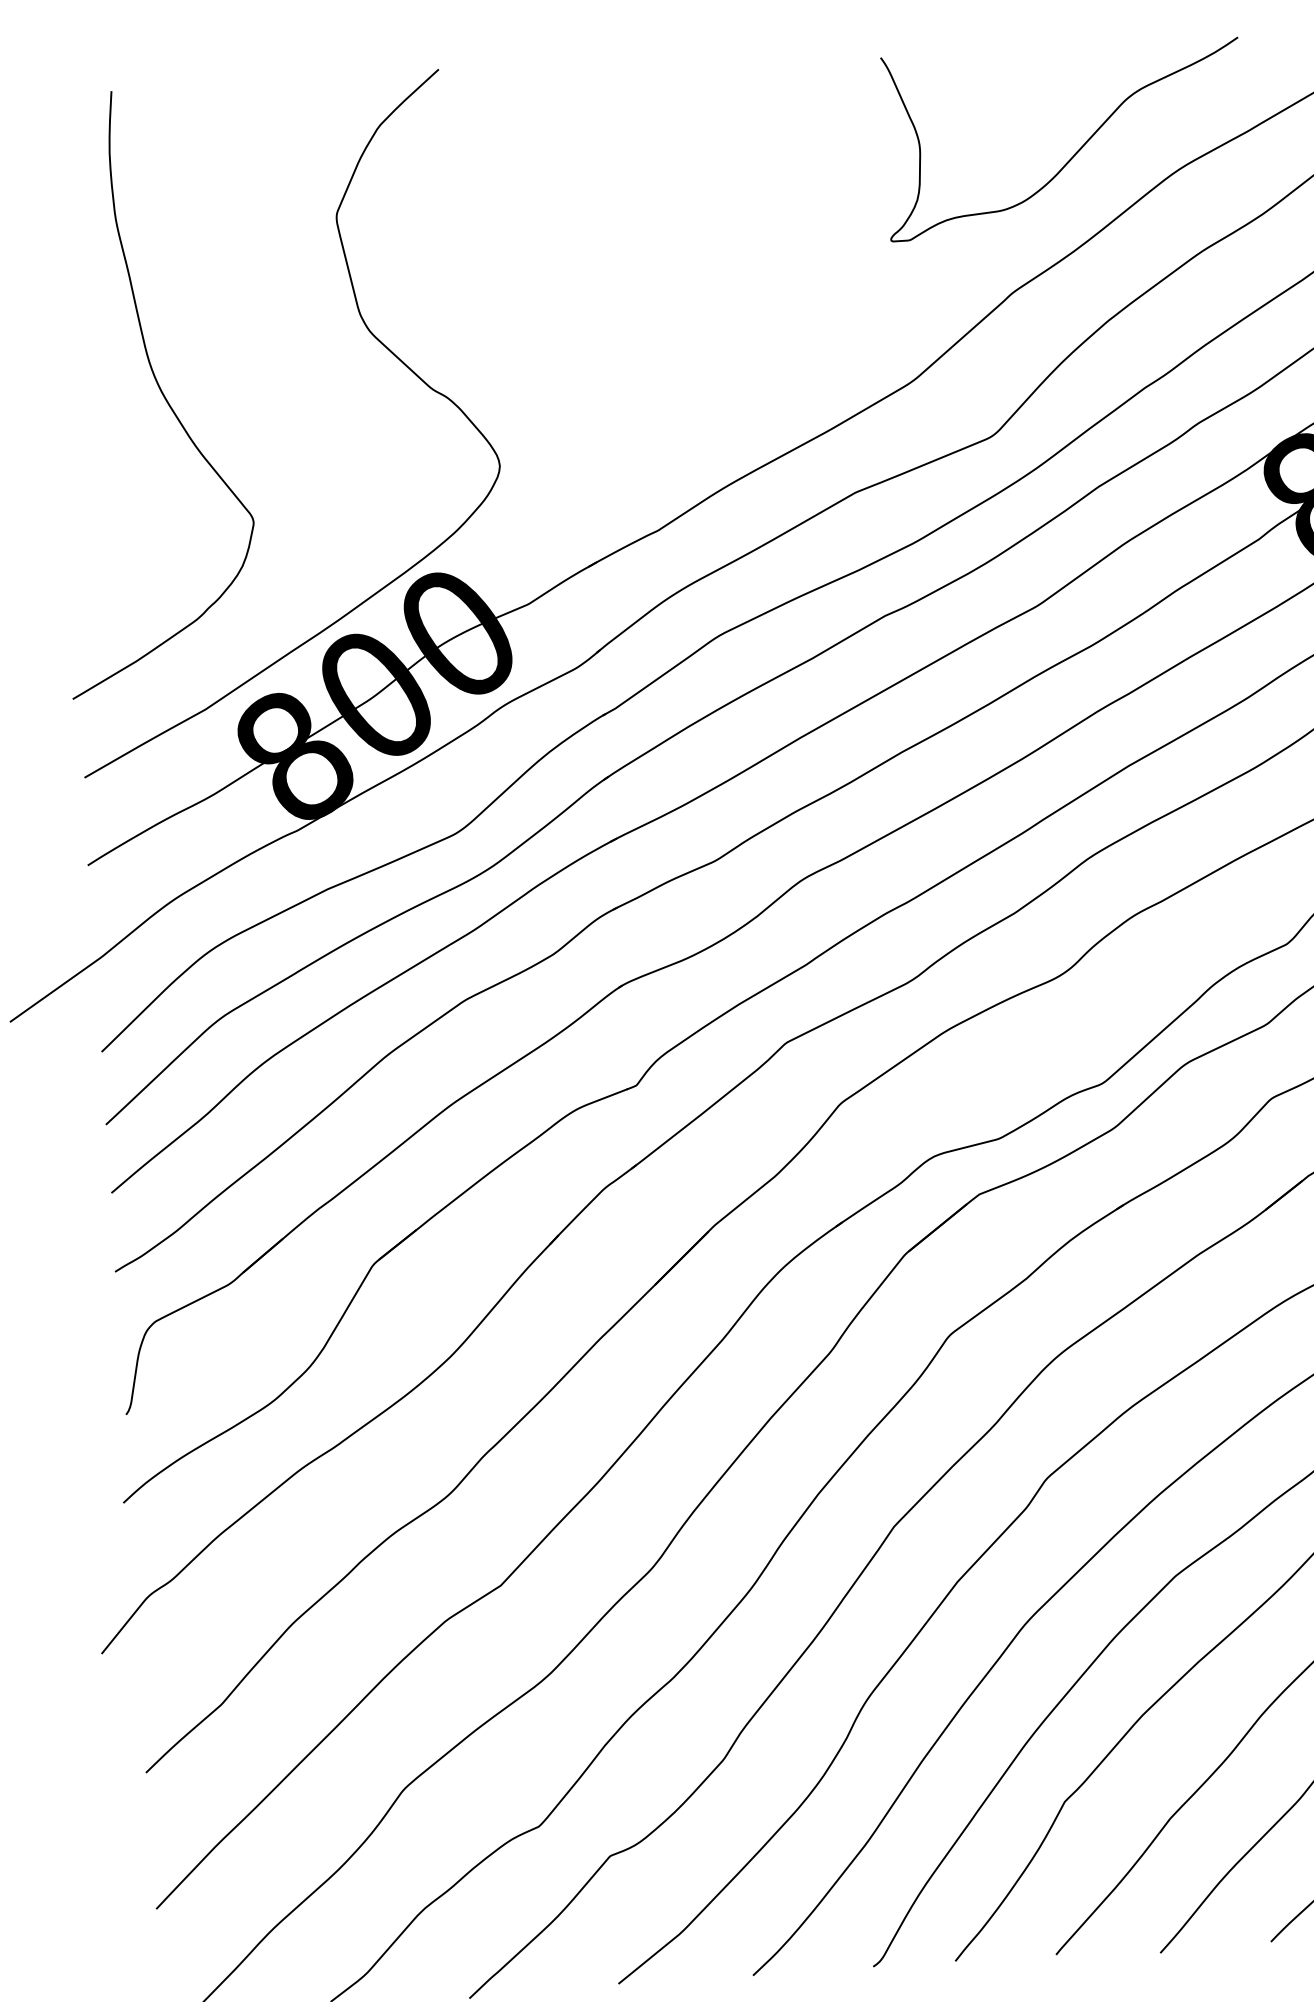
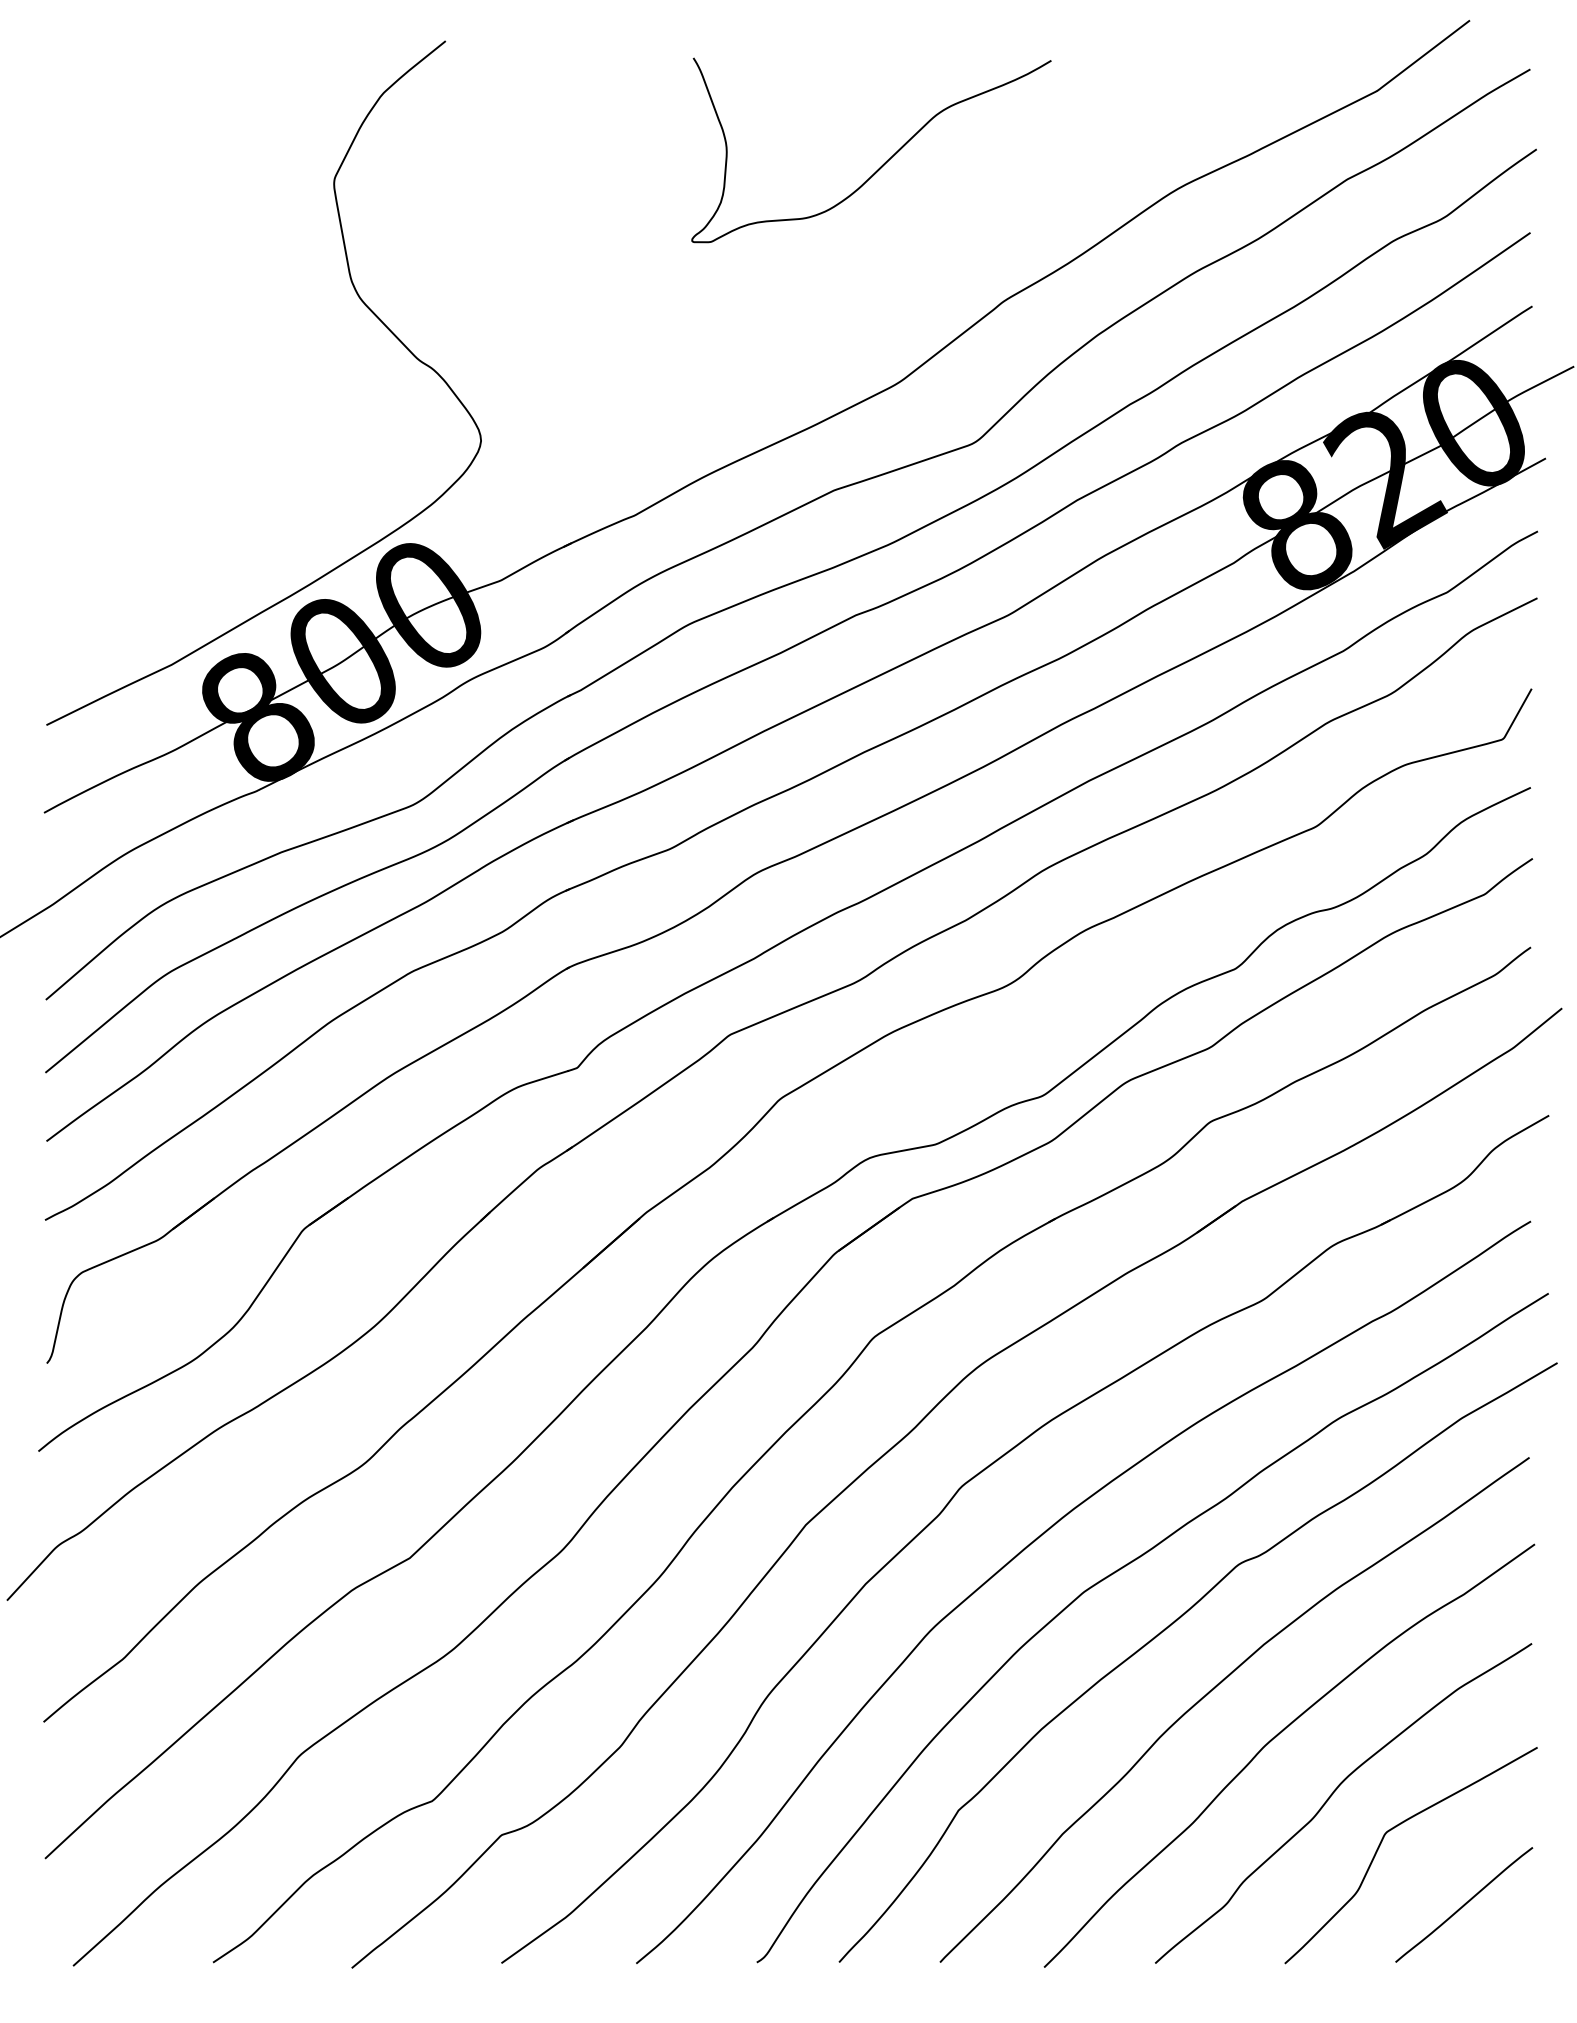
curve: (1078, 149) -> (884, 162), moved
curve: (157, 385) -> (144, 338), removed

